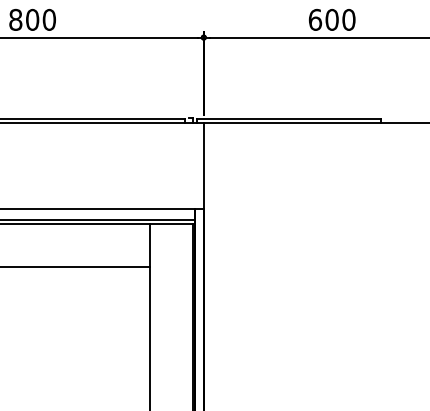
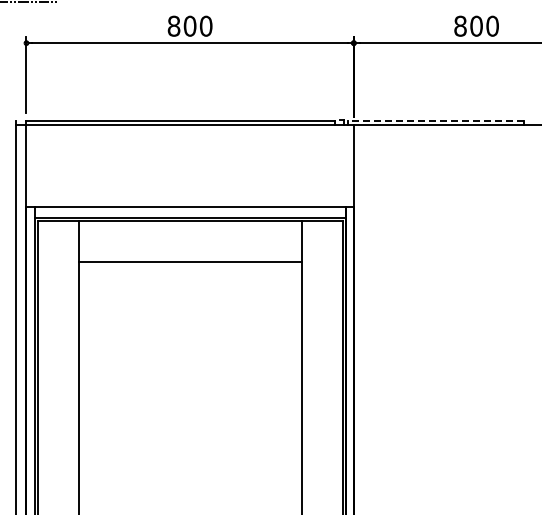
text: (315, 19) -> (460, 25), 600 -> 800
line: (289, 118) -> (435, 120), solid -> dashed

